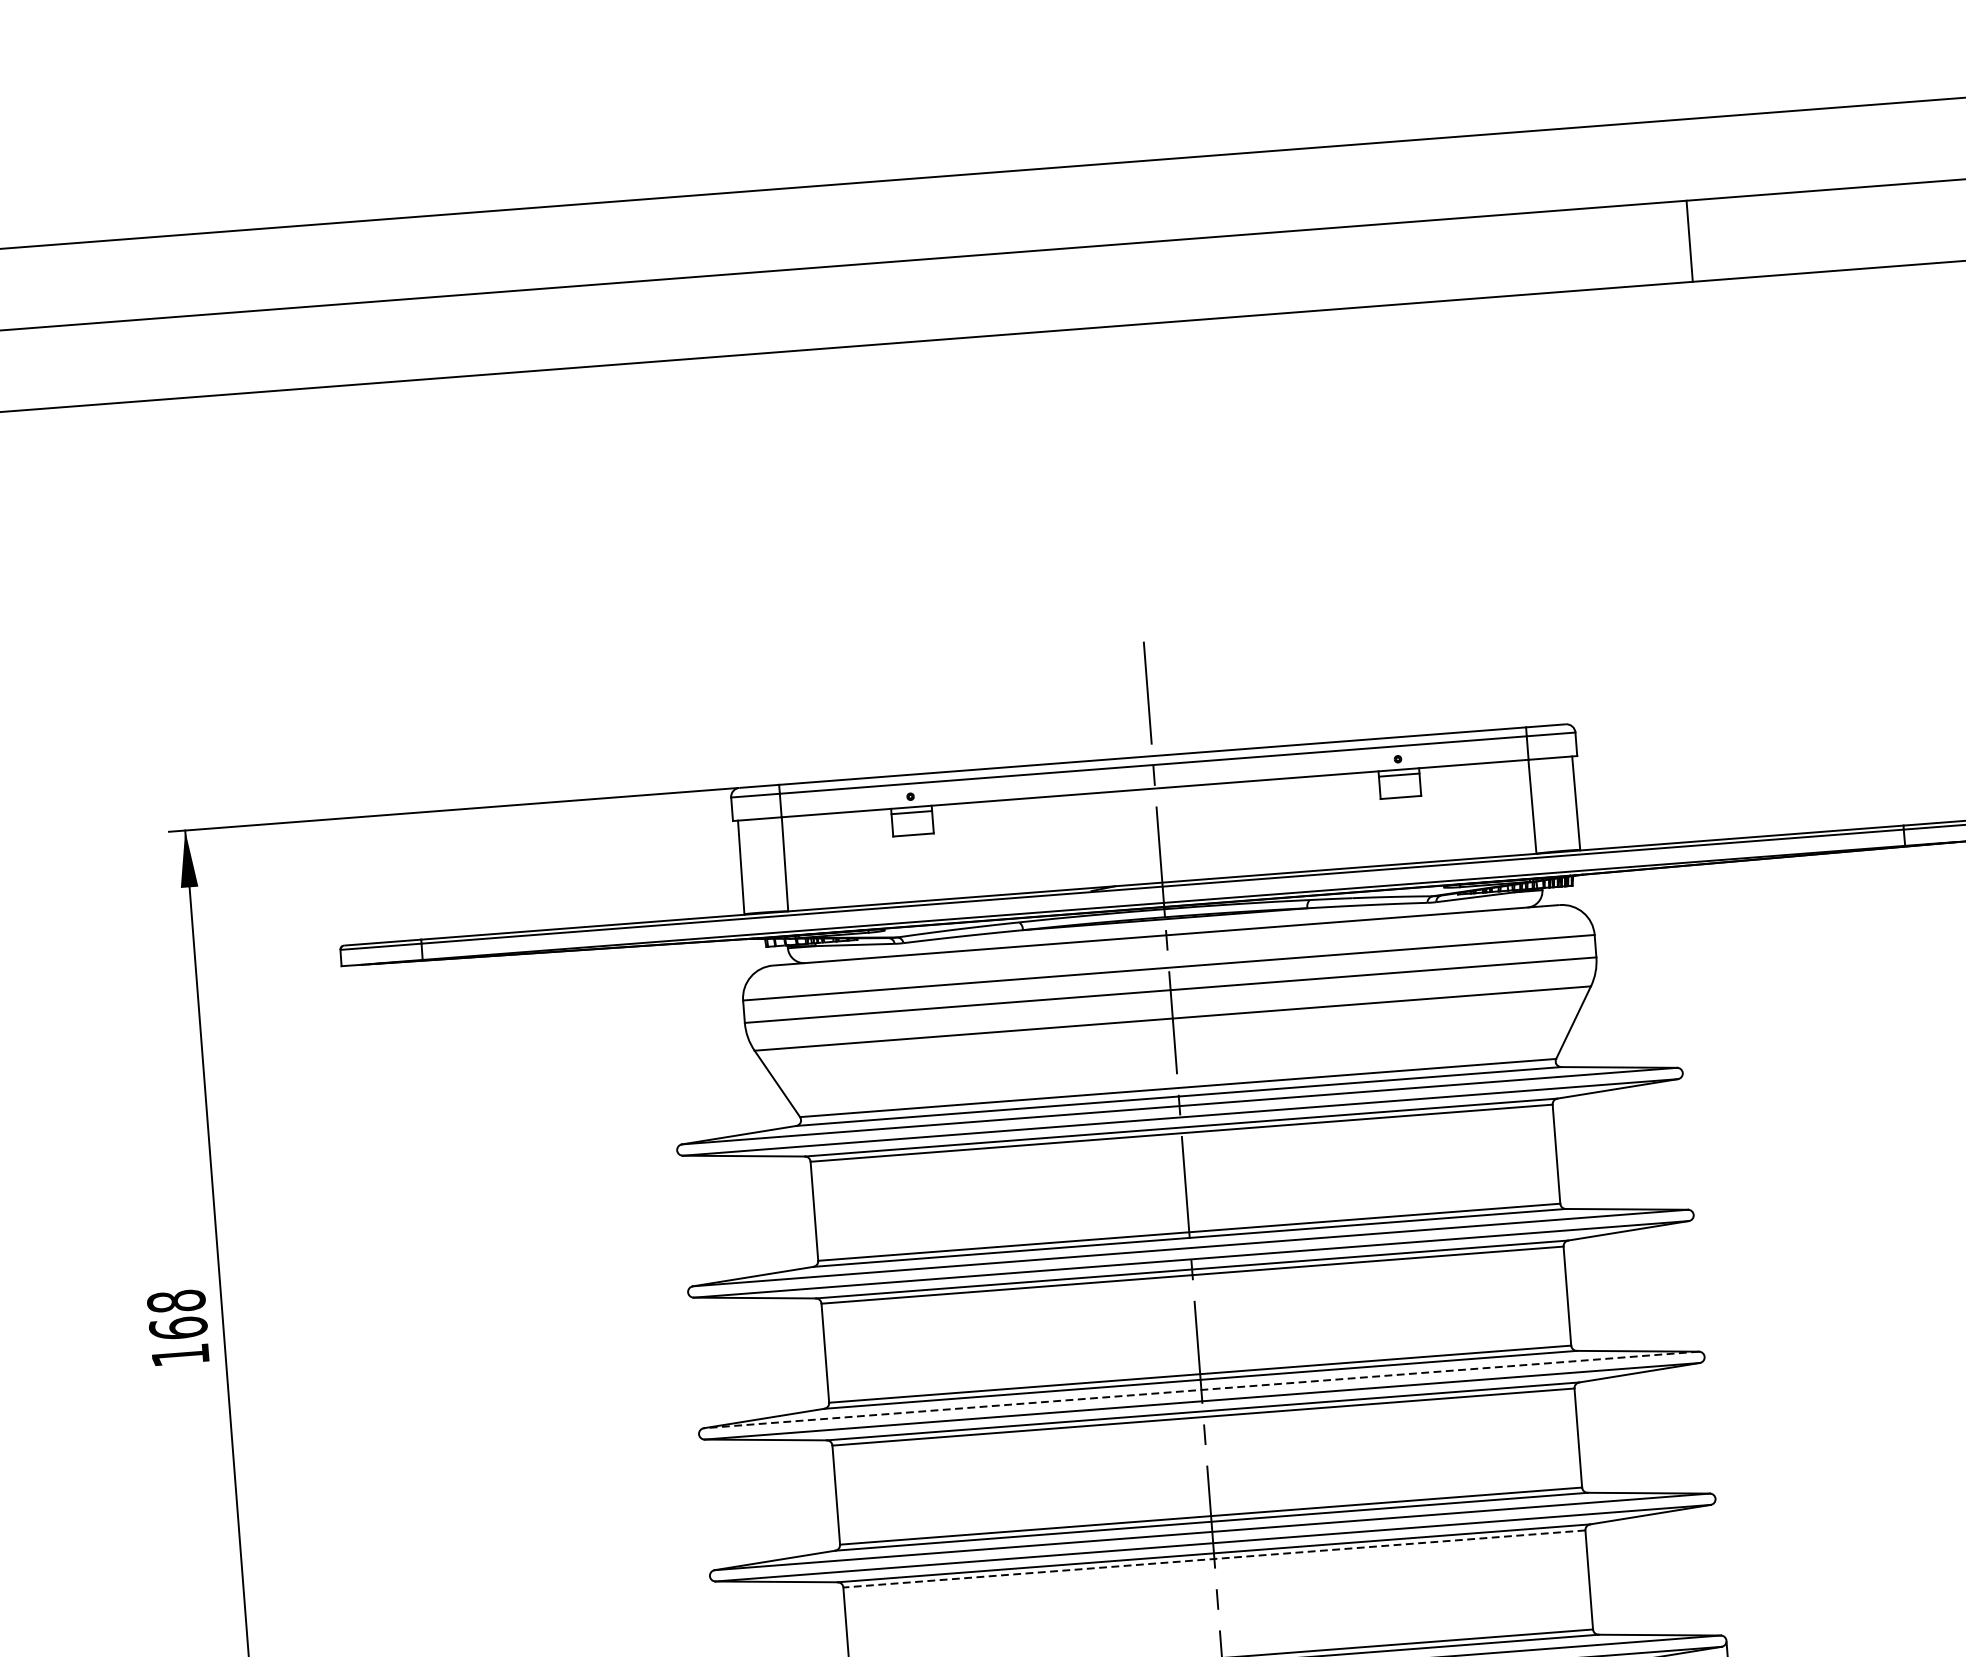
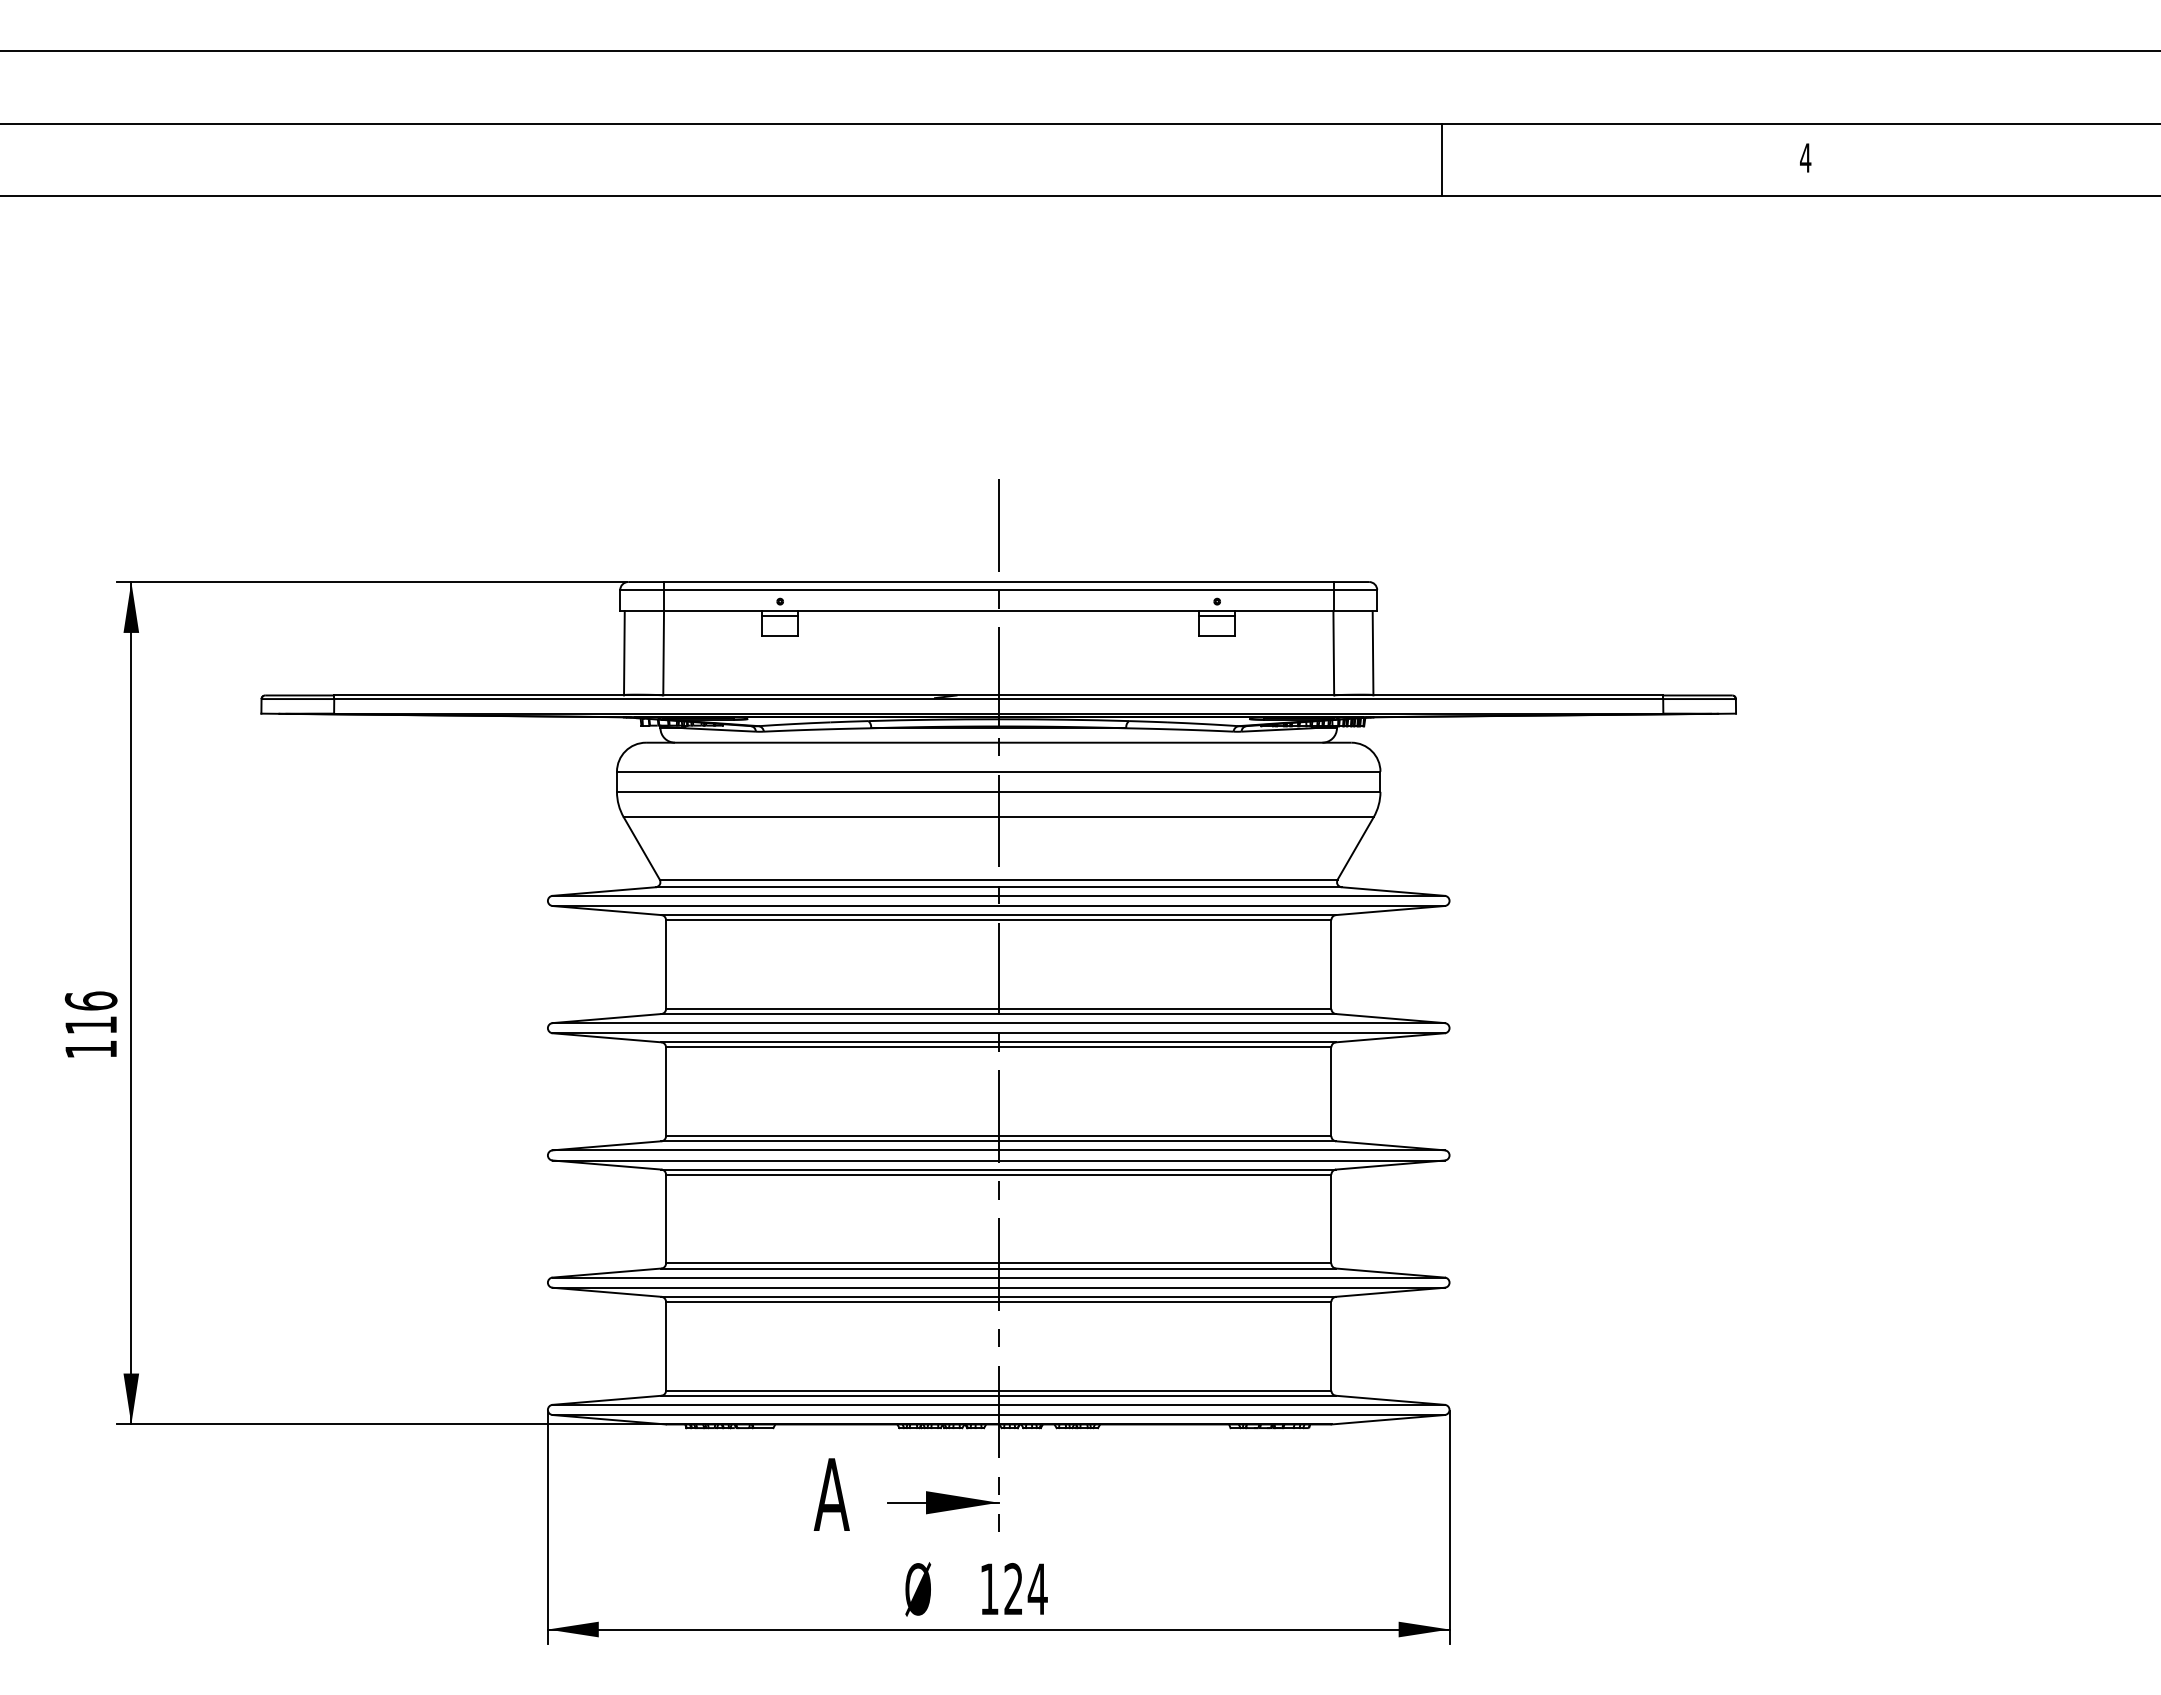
line: (1689, 240) -> (1441, 159), moved
text: (176, 1314) -> (90, 1012), 168 -> 116
line: (1201, 1390) -> (998, 1150), dashed -> solid
line: (1214, 1558) -> (998, 1301), dashed -> solid

